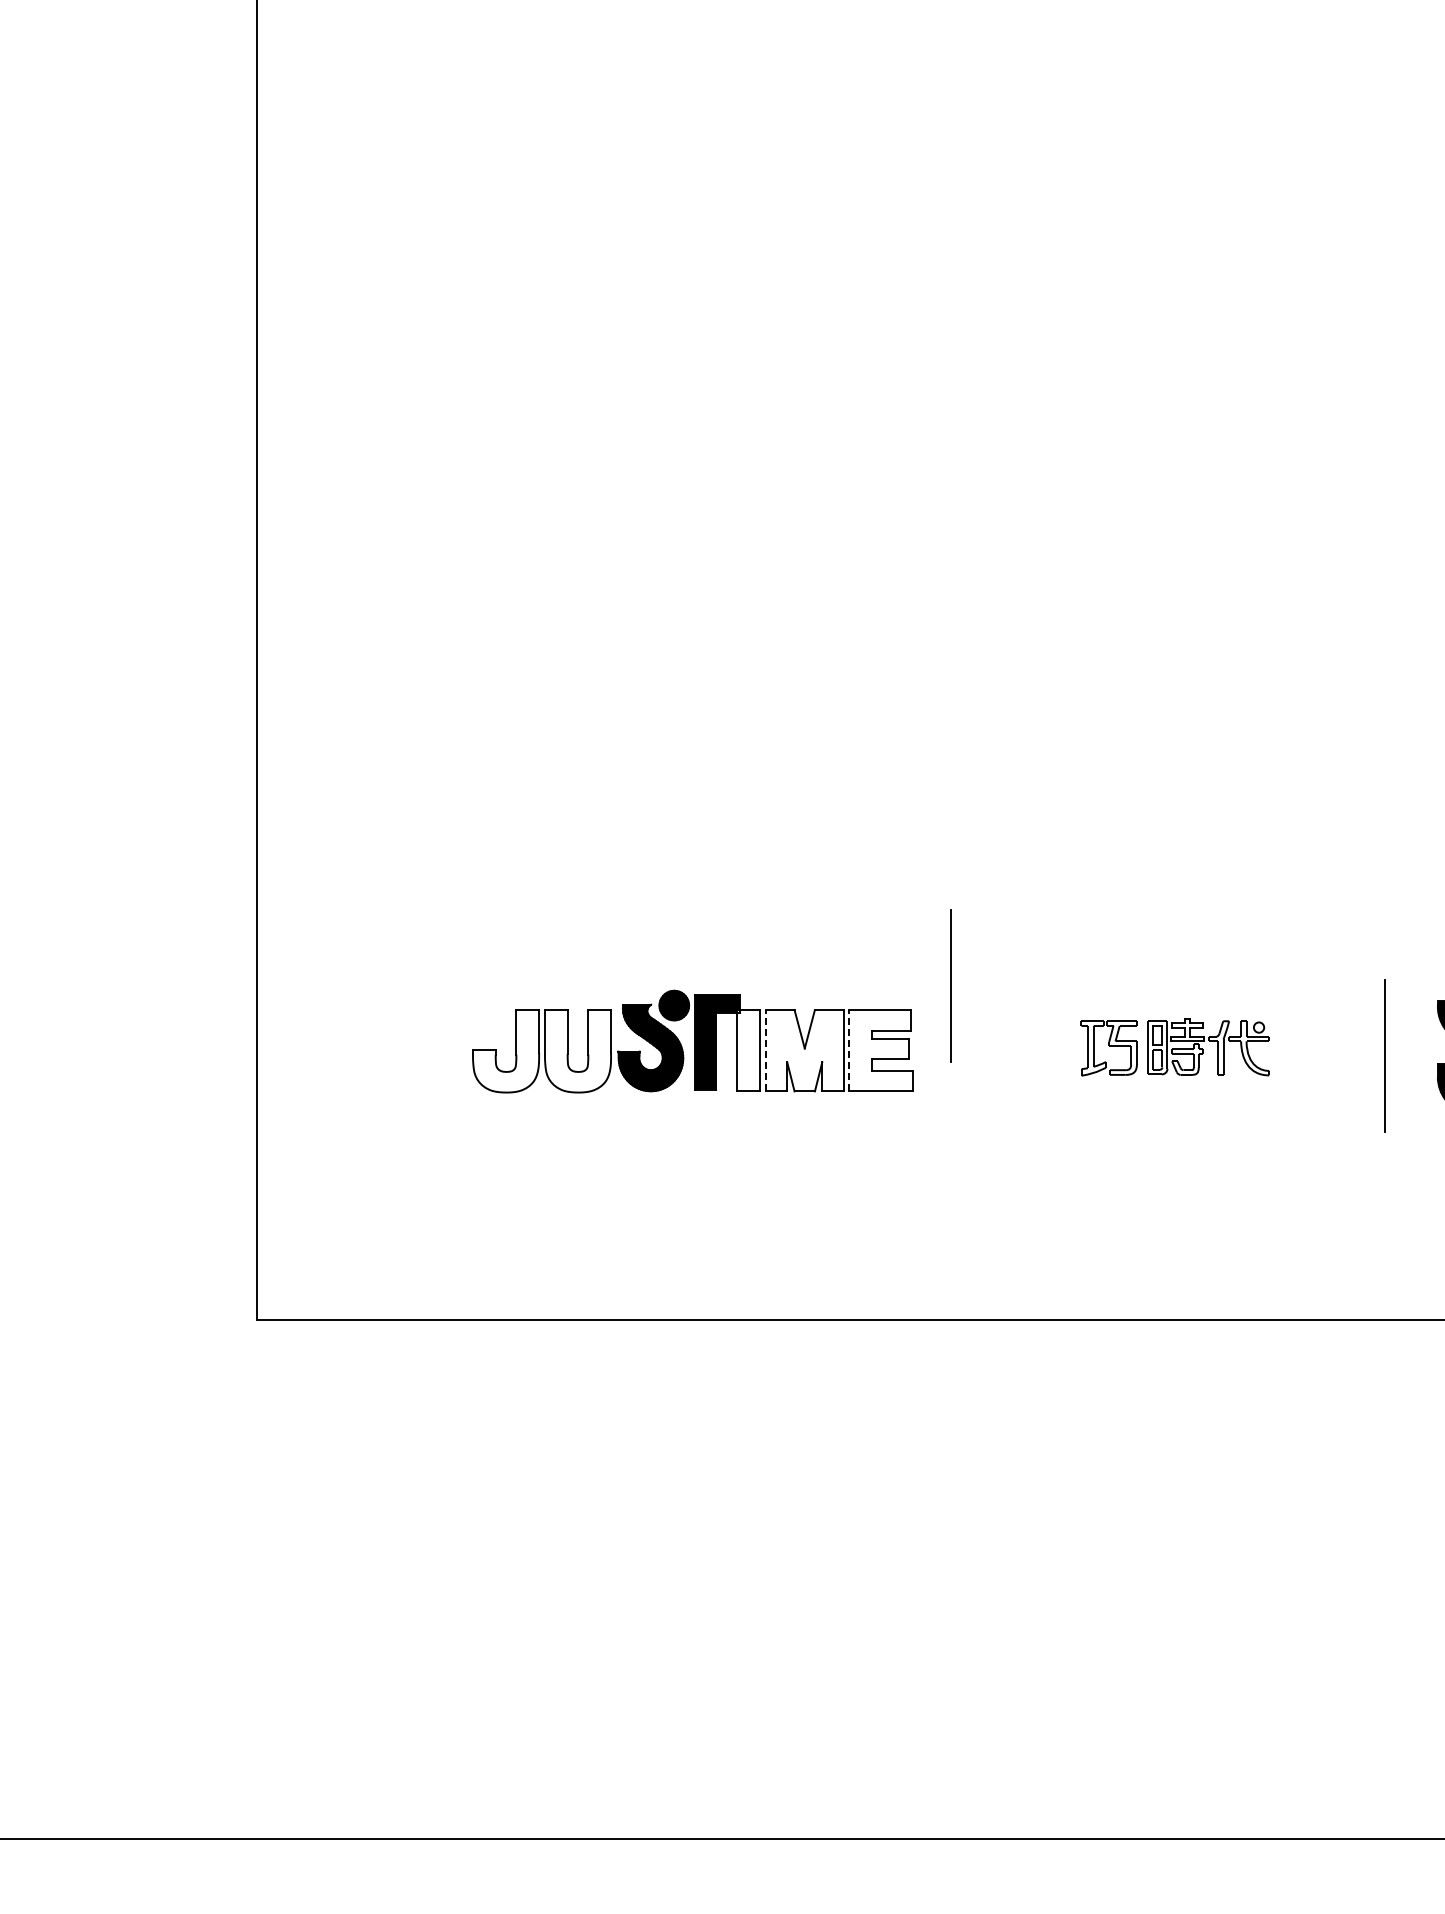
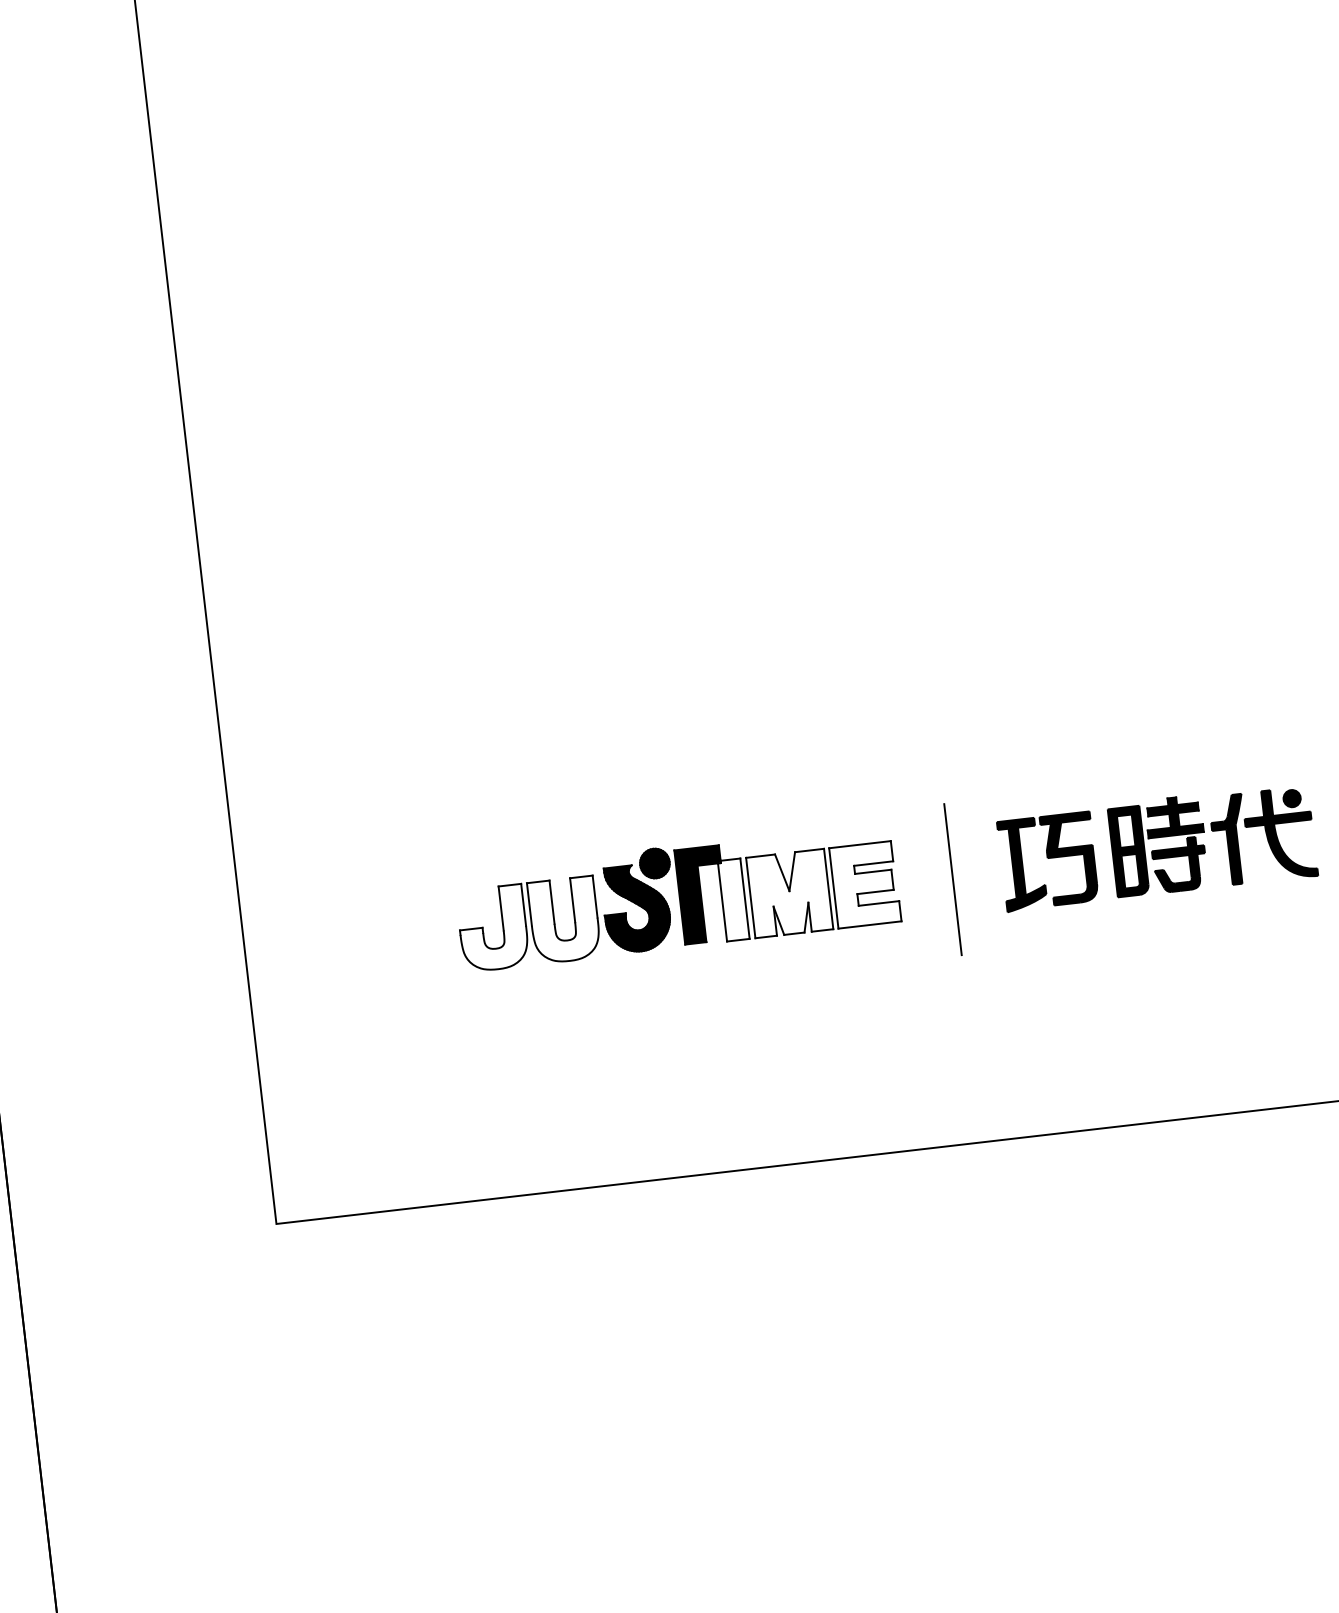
line: (950, 985) -> (952, 879), moved
part: (1175, 1047) -> (1157, 847), size x1.67
line: (765, 1050) -> (750, 897), dashed -> solid
line: (849, 1050) -> (834, 888), dashed -> solid

